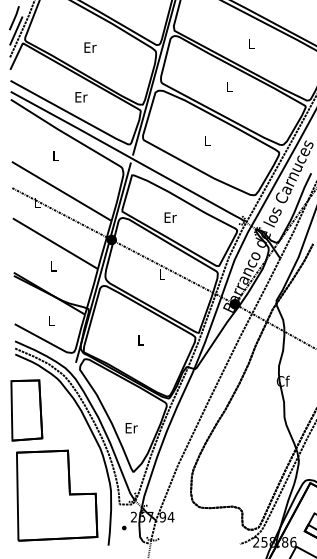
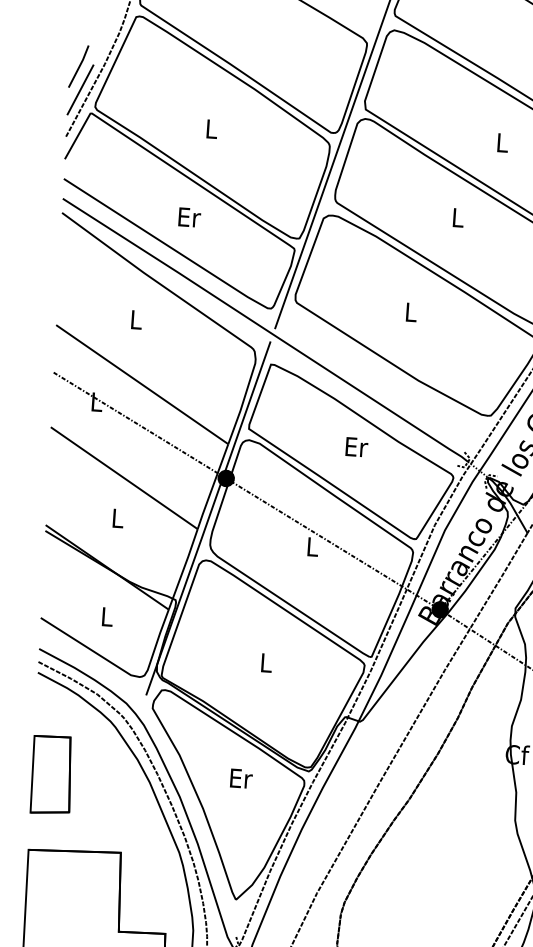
text: (90, 47) -> (212, 128), Er -> L
text: (170, 217) -> (356, 446), moved
part: (26, 410) -> (51, 775), size x0.71
text: (131, 428) -> (240, 779), moved

